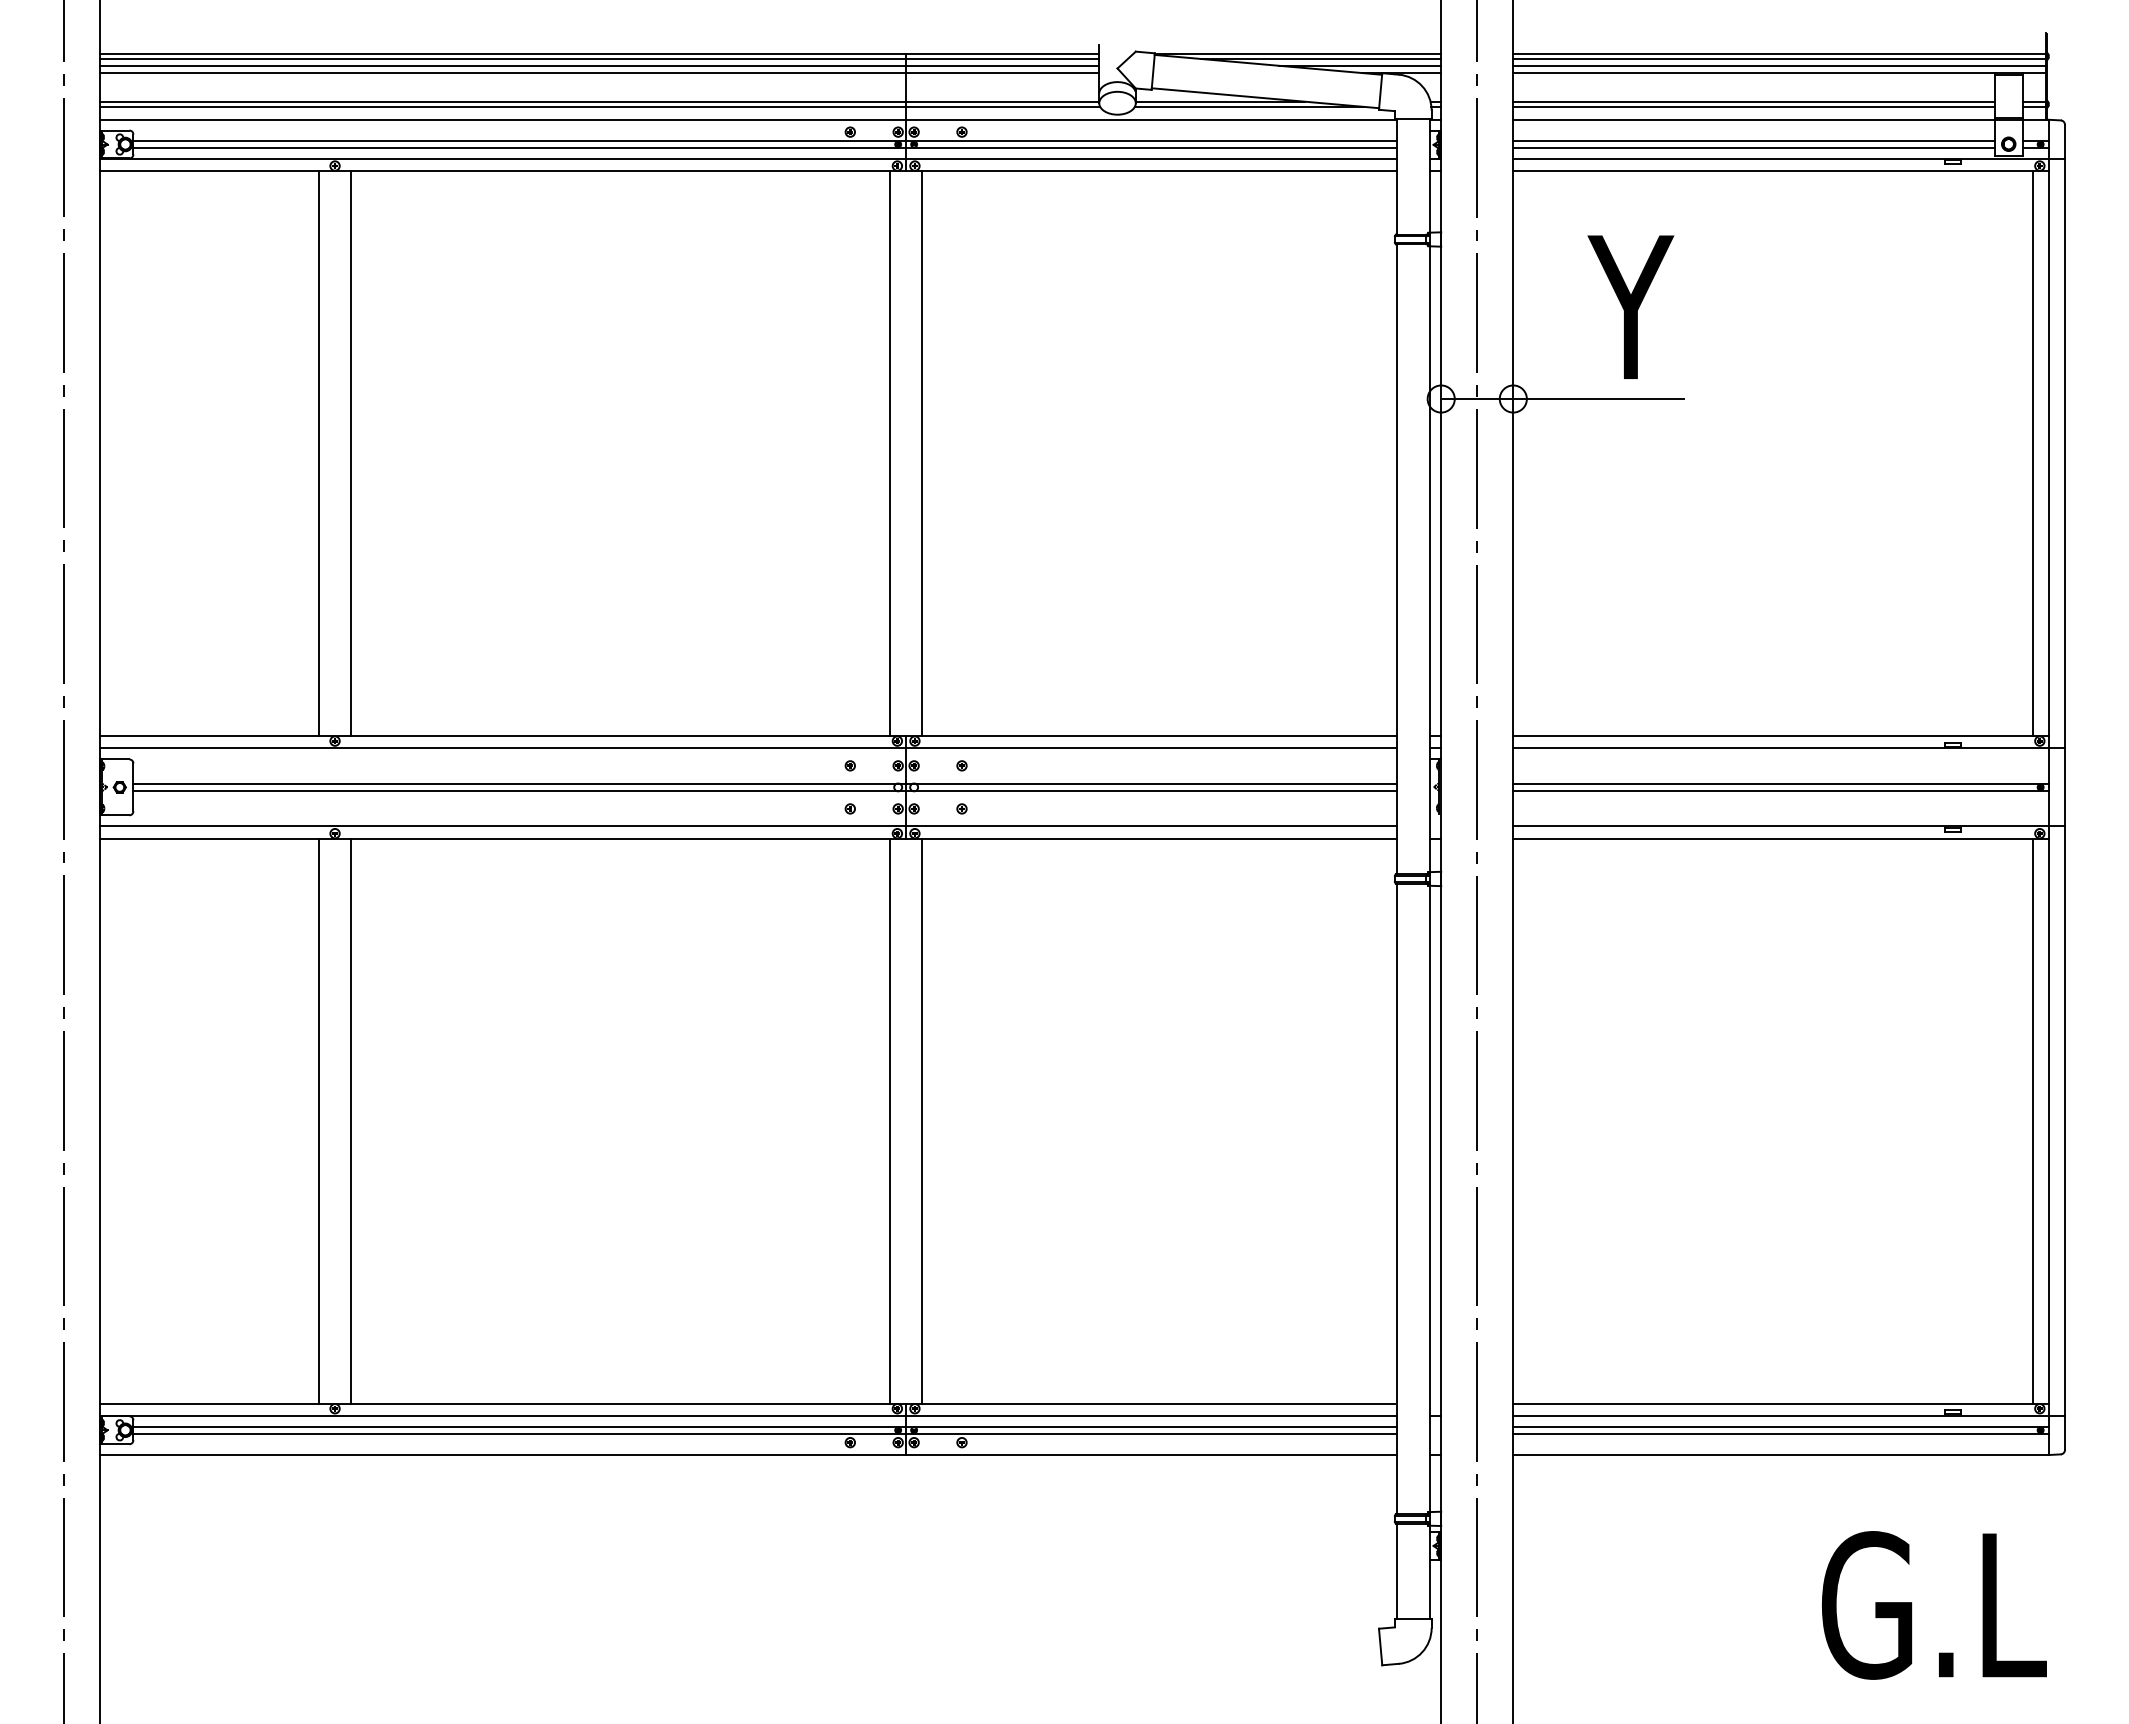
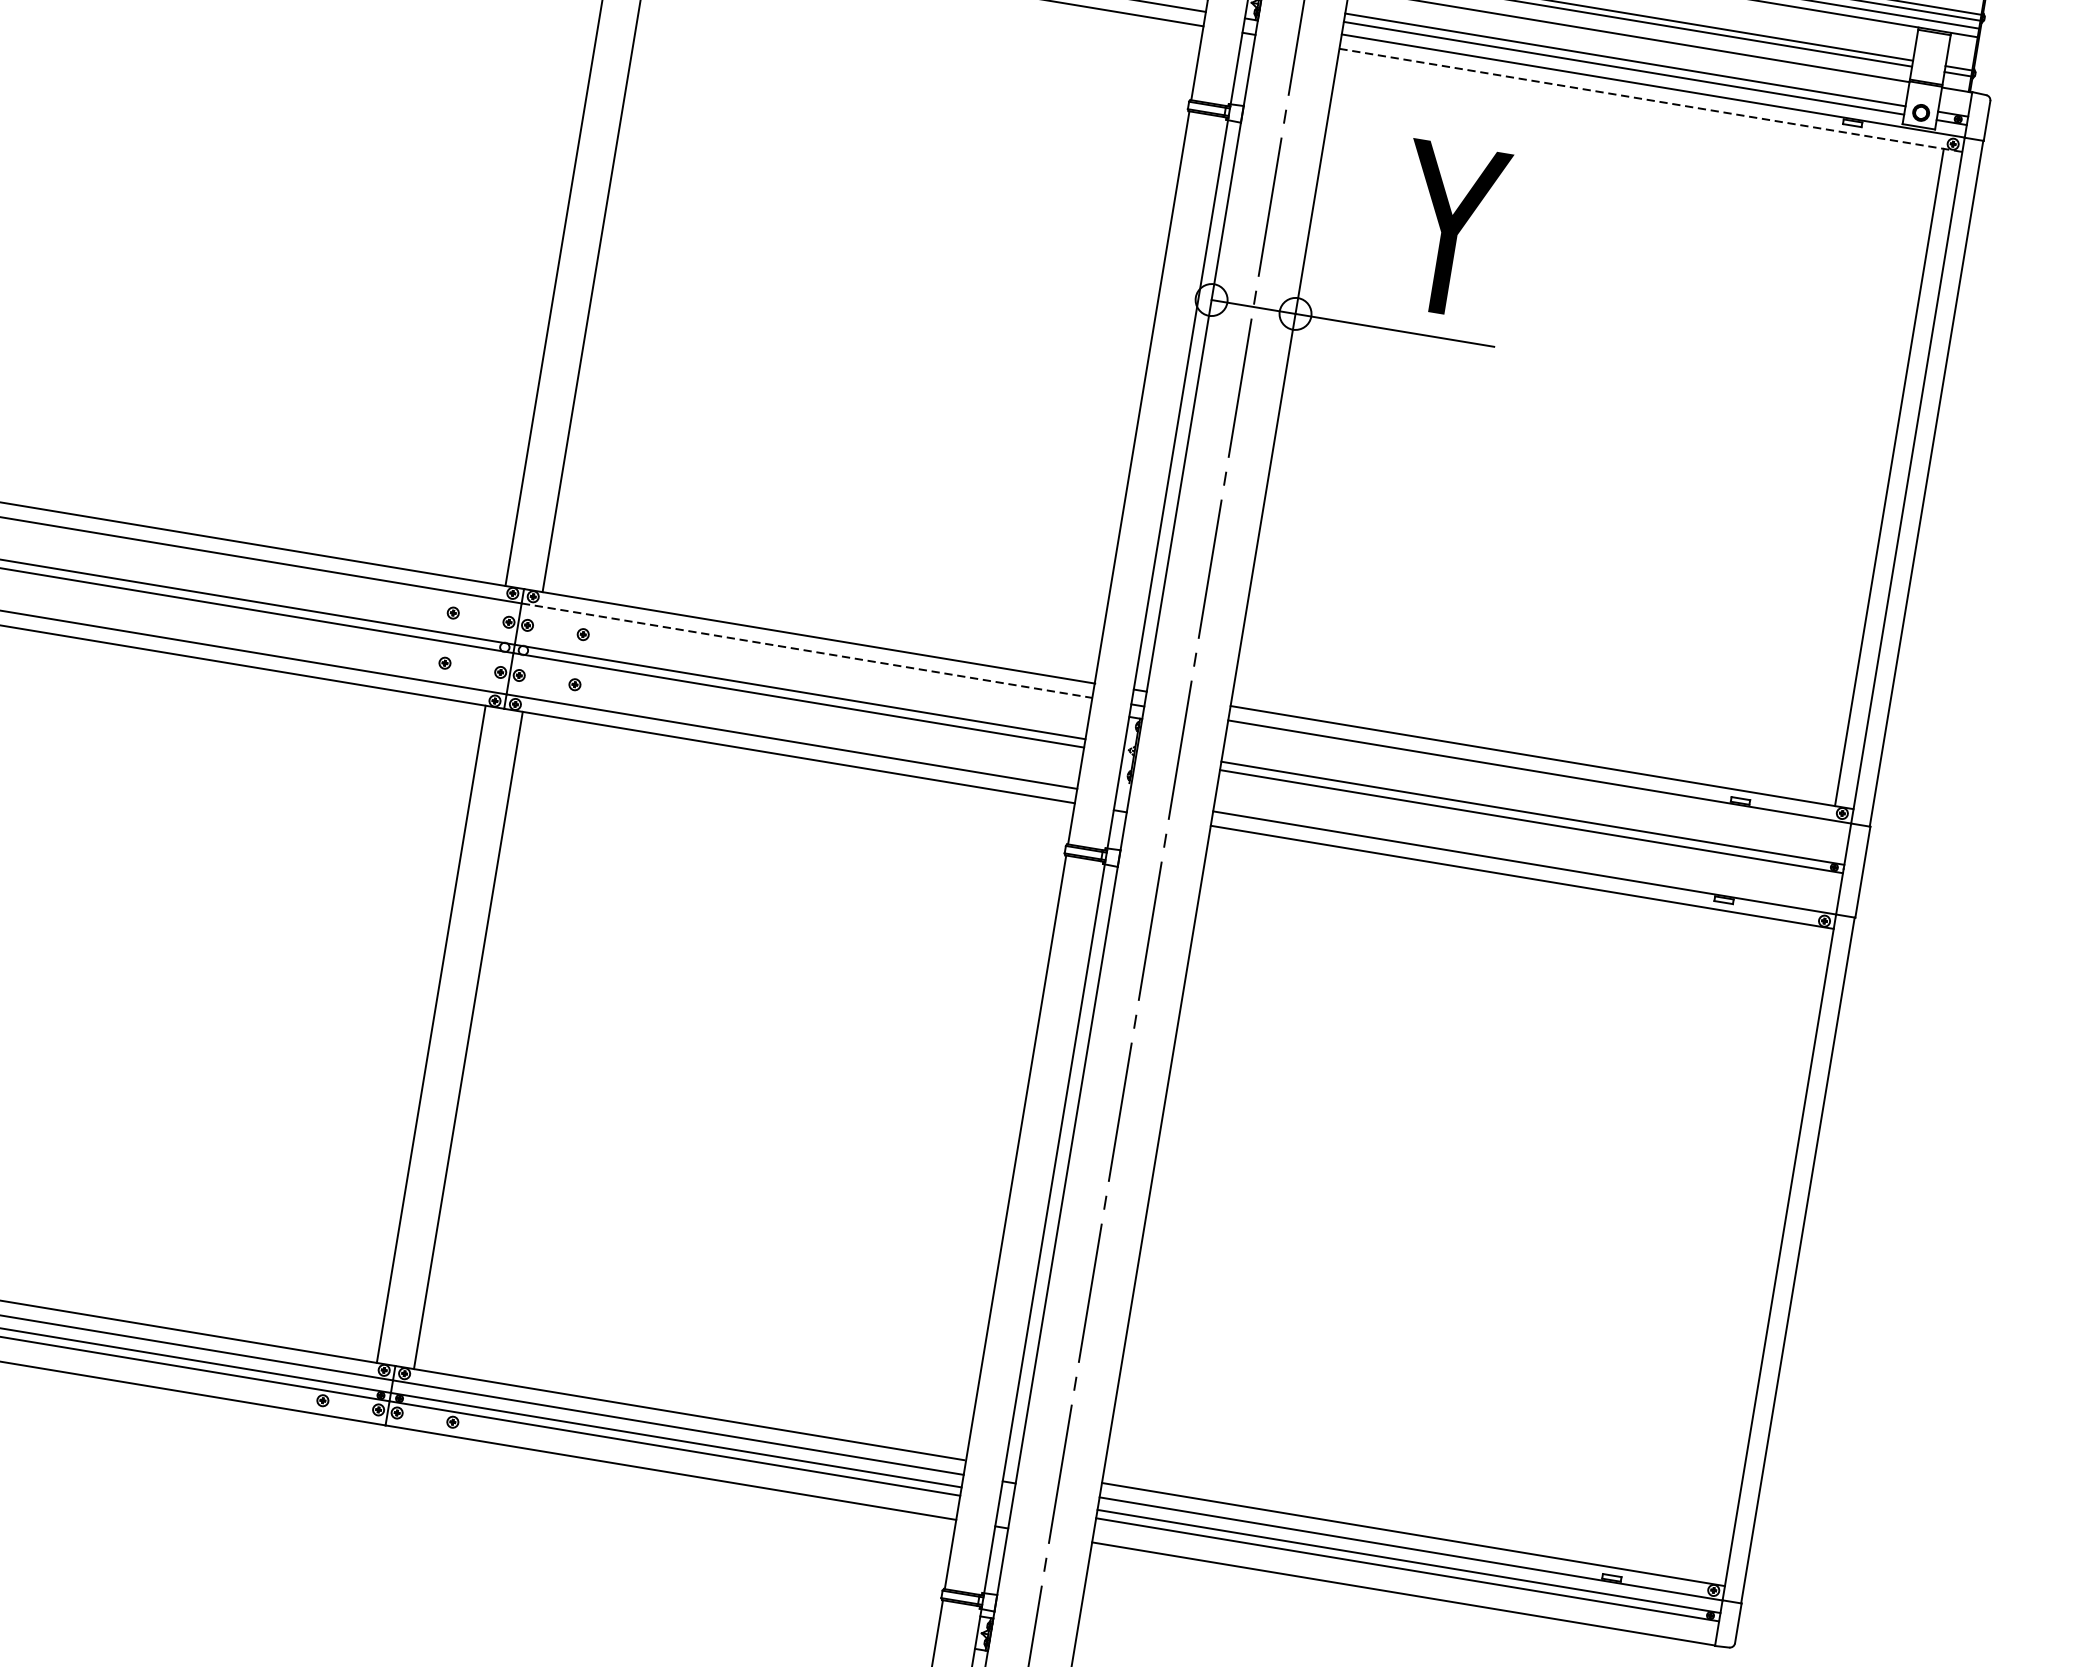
line: (1780, 171) -> (1650, 100), solid -> dashed
line: (1151, 748) -> (807, 650), solid -> dashed
line: (2032, 1120) -> (1760, 1253), removed

